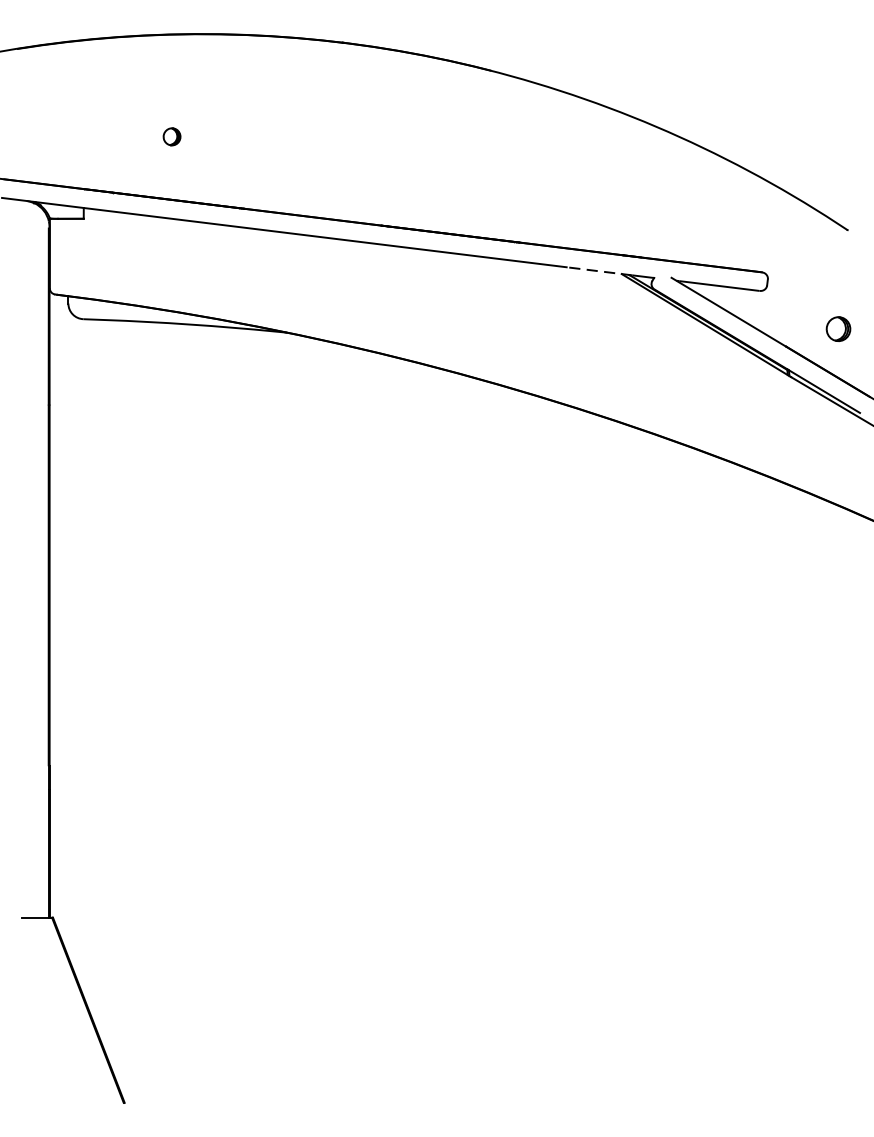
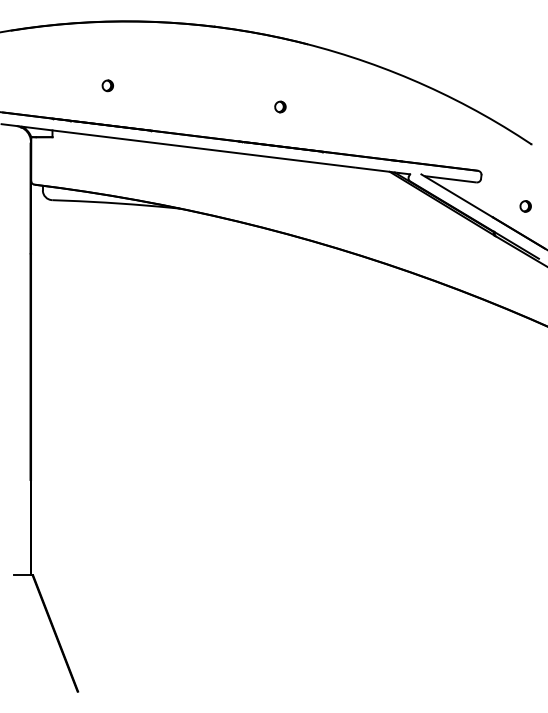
part: (447, 169) -> (280, 106), added
line: (600, 271) -> (376, 170), dashed -> solid
part: (838, 329) -> (525, 206), size x0.71

